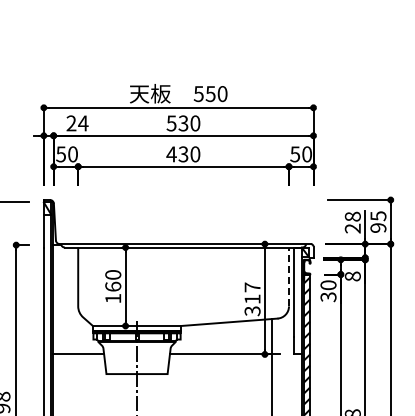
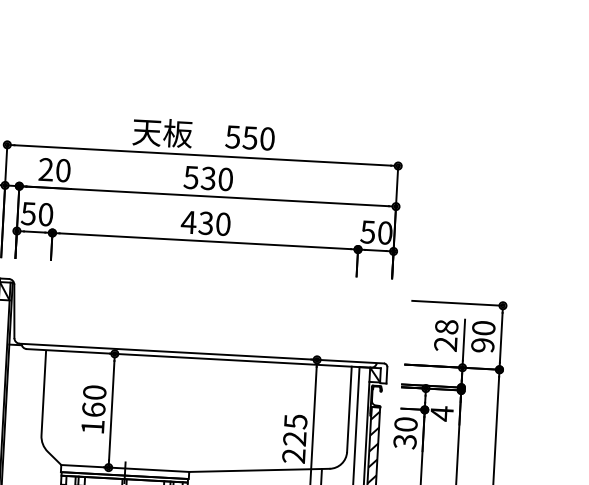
text: (83, 123) -> (63, 170), 24 -> 20
text: (378, 216) -> (483, 328), 95 -> 90
line: (289, 276) -> (350, 408), dashed -> solid
text: (352, 276) -> (441, 413), 8 -> 4
text: (252, 299) -> (294, 439), 317 -> 225

